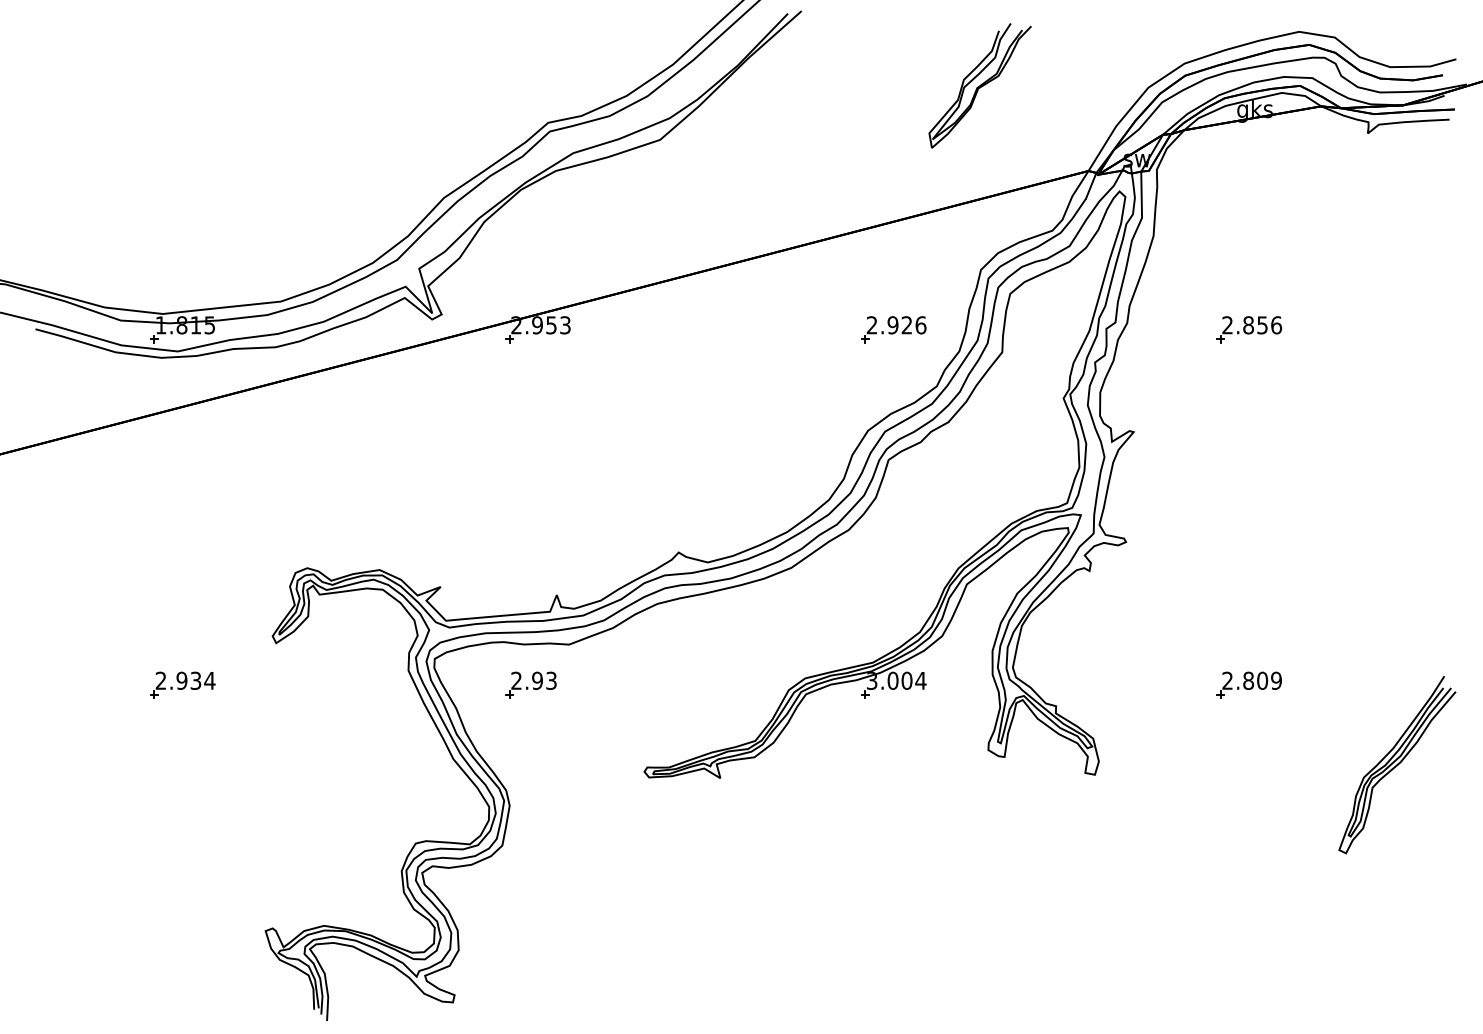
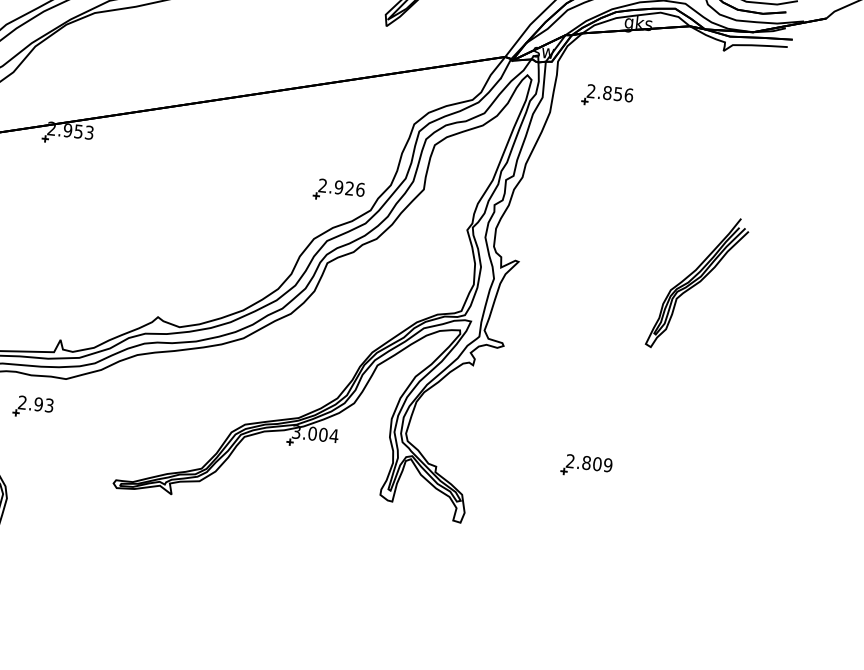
part: (893, 329) -> (338, 190), moved
part: (1249, 329) -> (607, 96), moved
part: (1397, 764) -> (697, 282), moved

